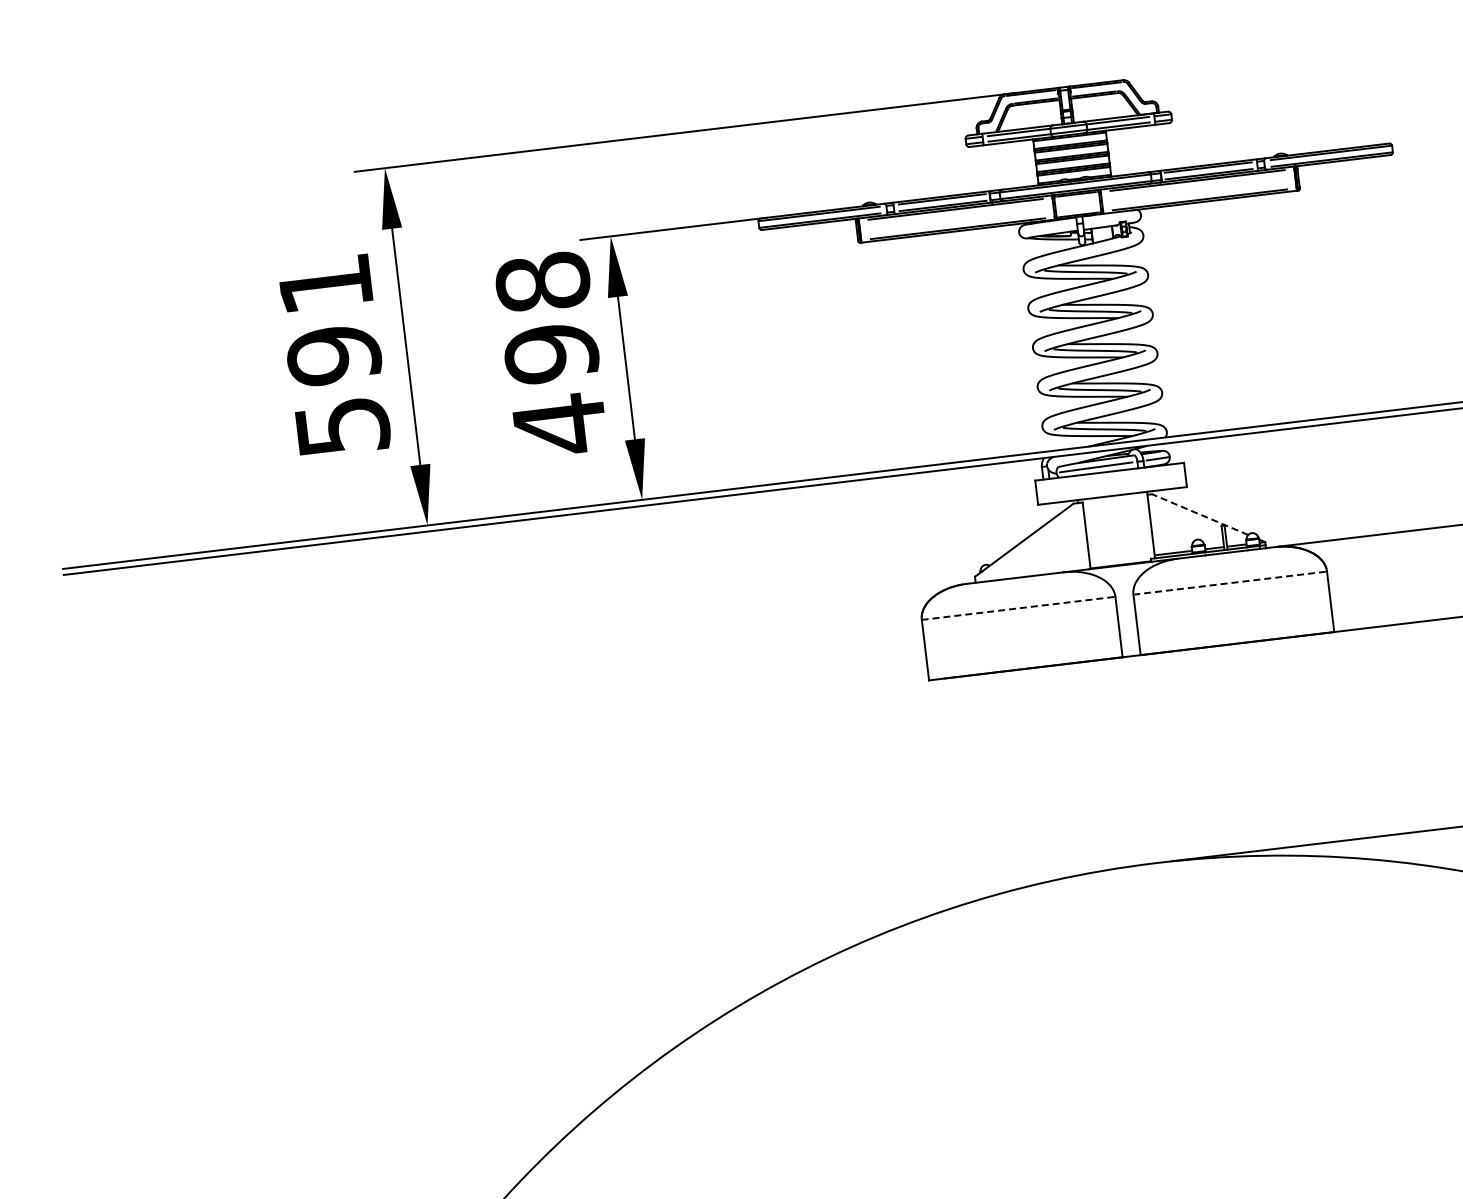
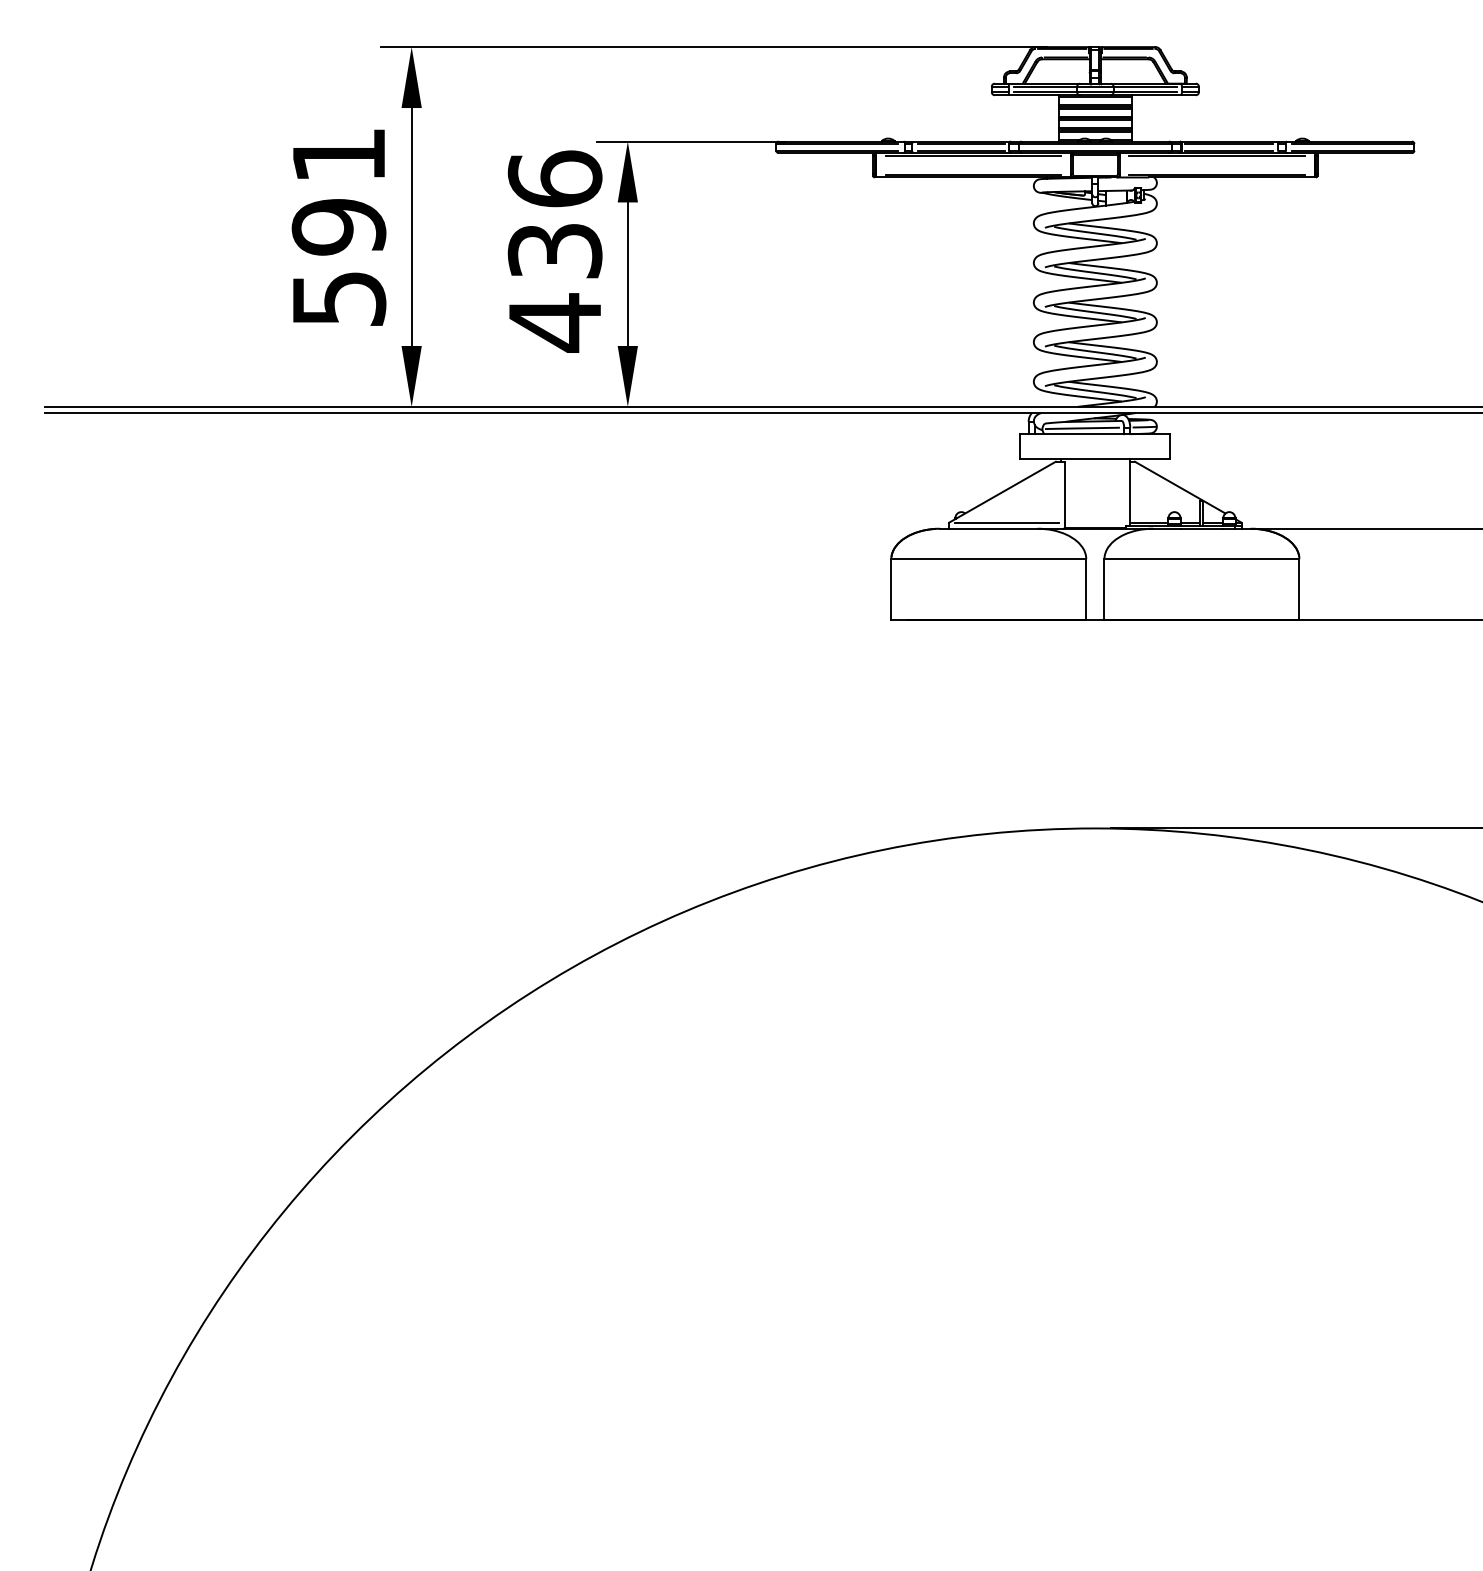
text: (546, 317) -> (554, 214), 498 -> 436
line: (1199, 514) -> (1179, 487), dashed -> solid
line: (1032, 569) -> (1007, 522), added
line: (1229, 583) -> (1201, 559), dashed -> solid
line: (1018, 608) -> (988, 559), dashed -> solid

